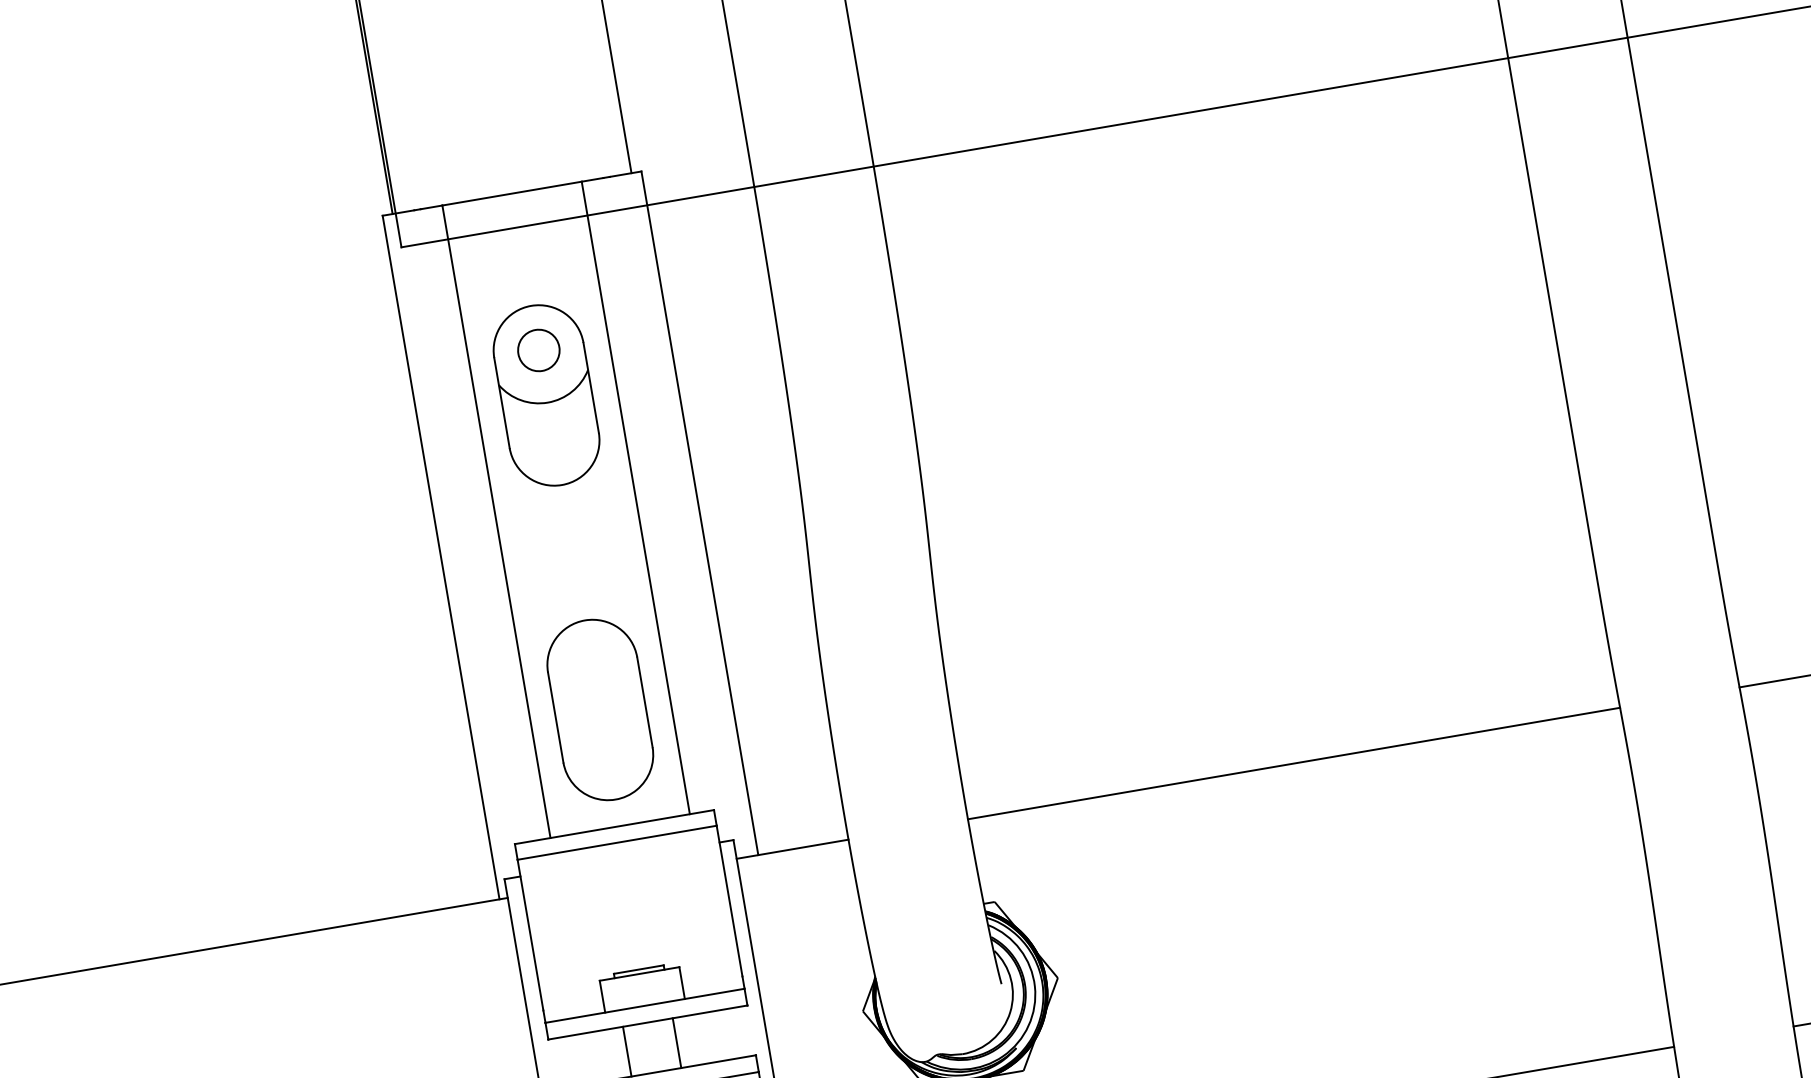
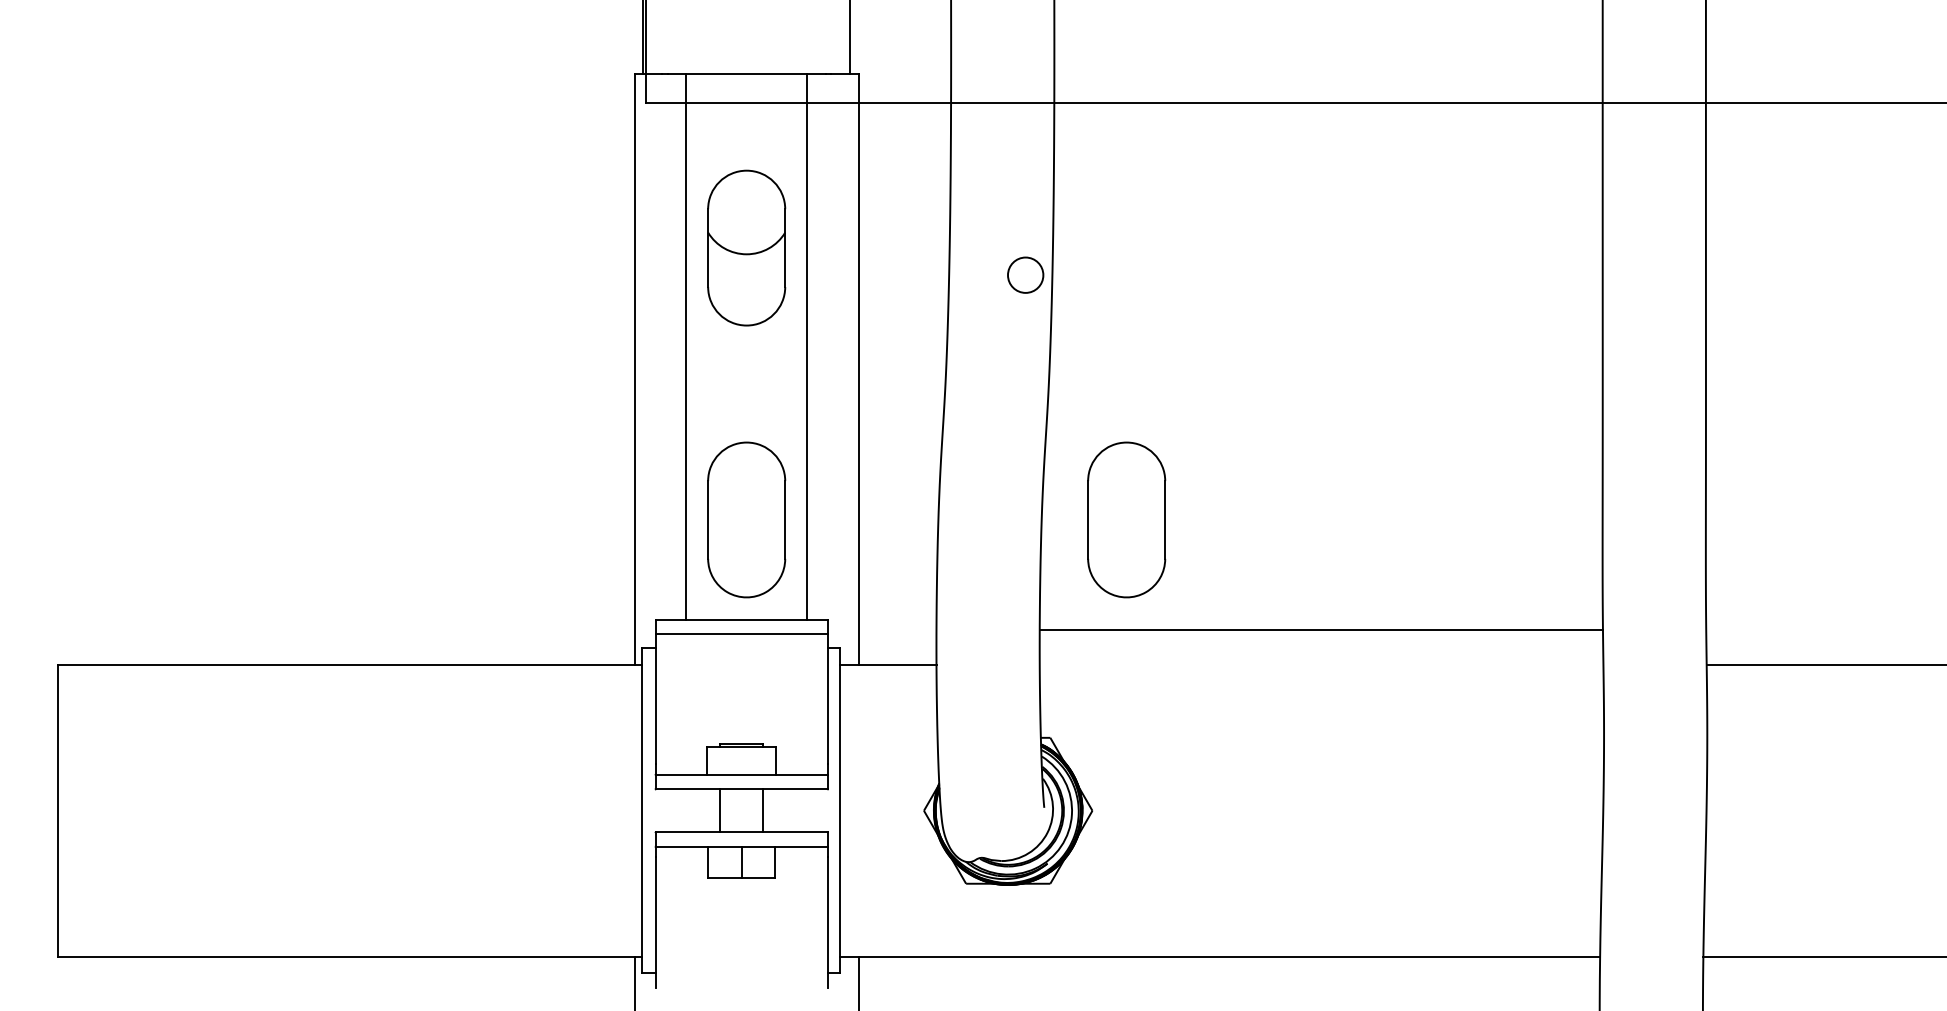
circle: (538, 349) -> (1025, 274), moved
part: (1039, 634) -> (1126, 519), added
line: (1293, 763) -> (1321, 629), moved

